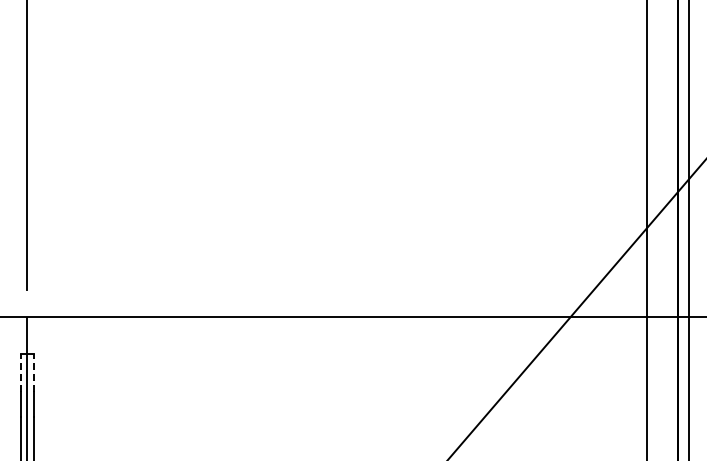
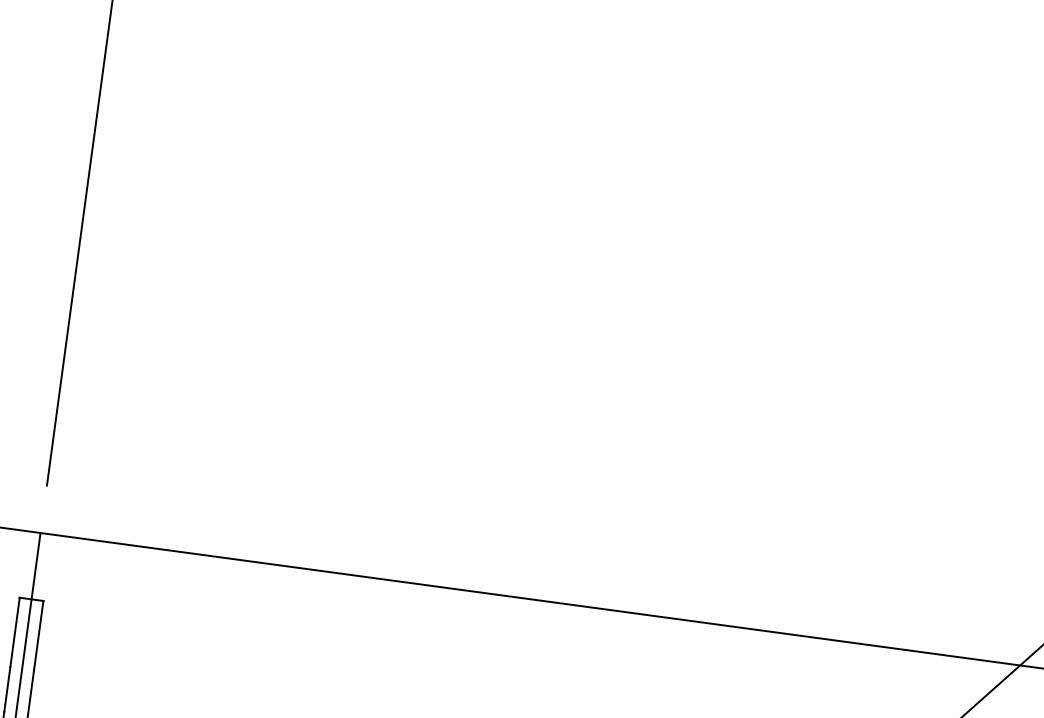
line: (20, 372) -> (14, 631), dashed -> solid
line: (33, 372) -> (38, 634), dashed -> solid

